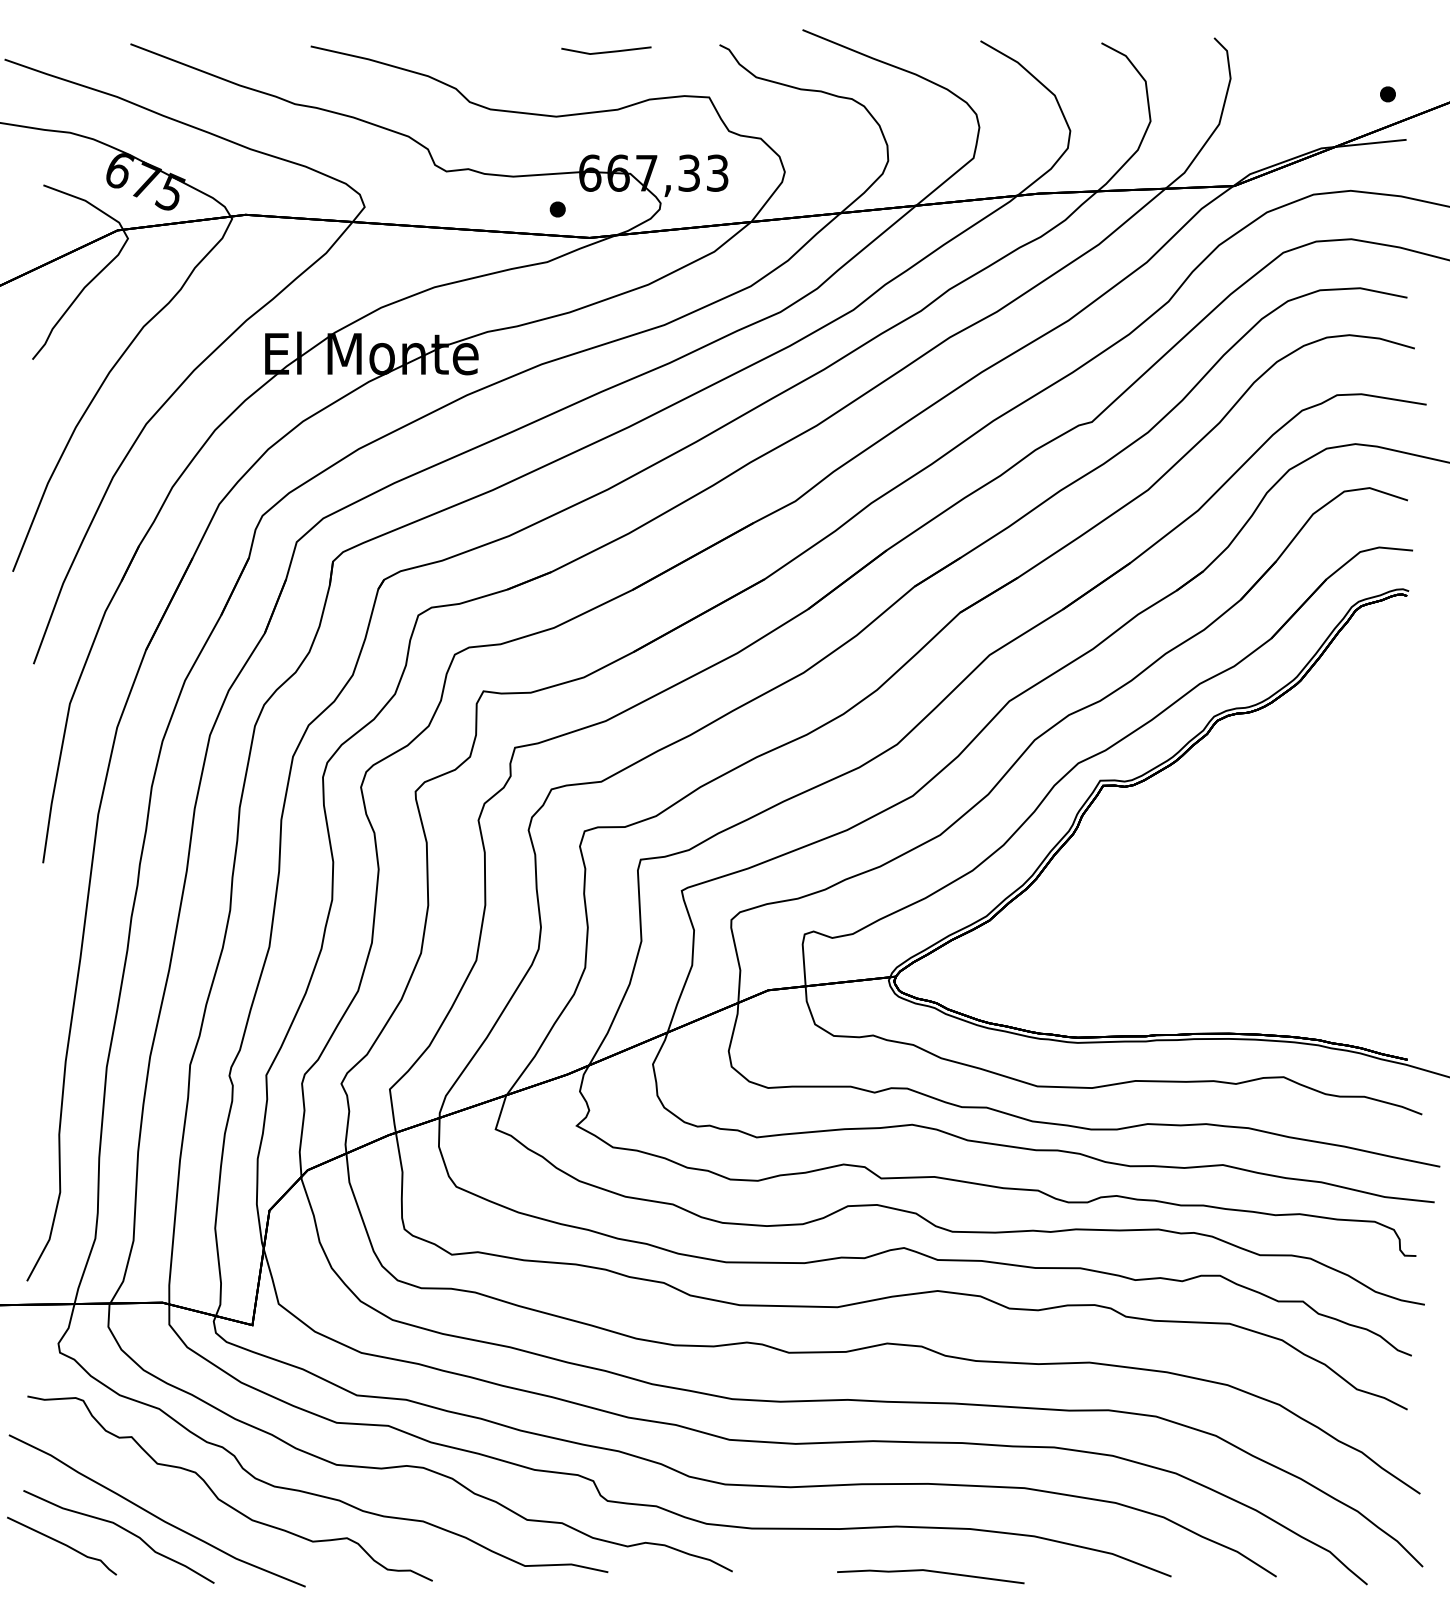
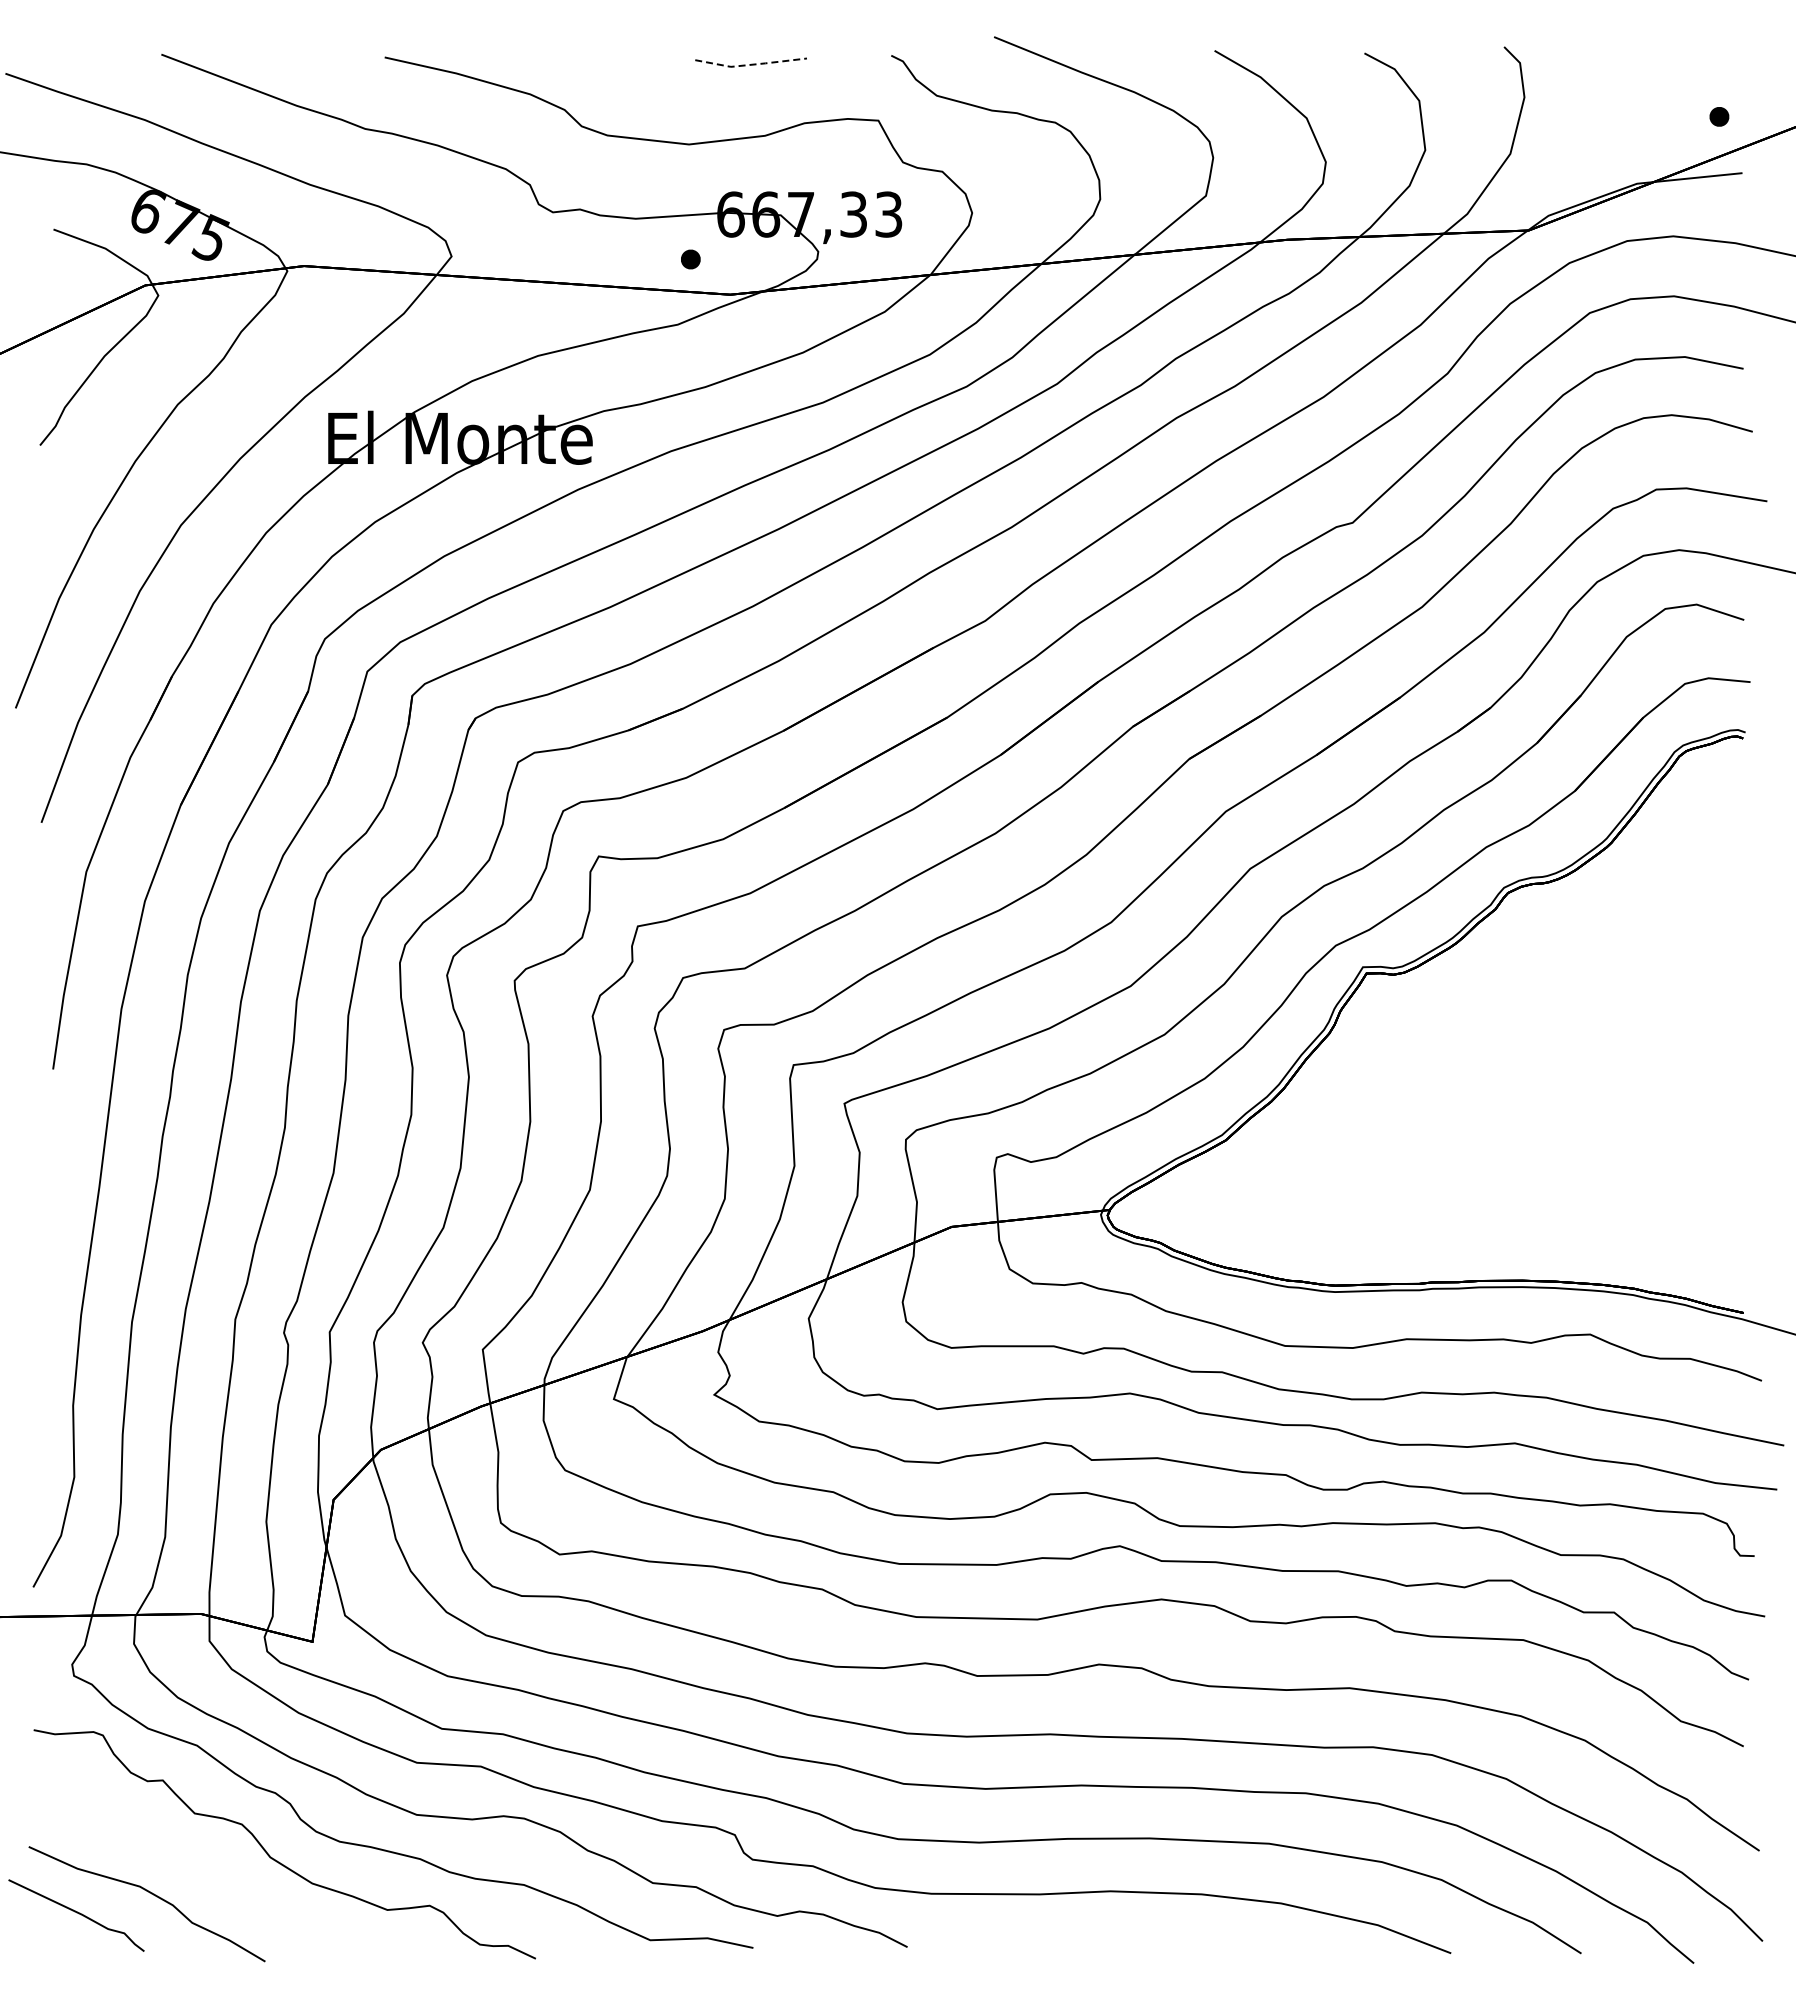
line: (605, 52) -> (750, 64), solid -> dashed
curve: (155, 1515) -> (192, 1877), removed
line: (931, 1571) -> (1153, 1947), removed

